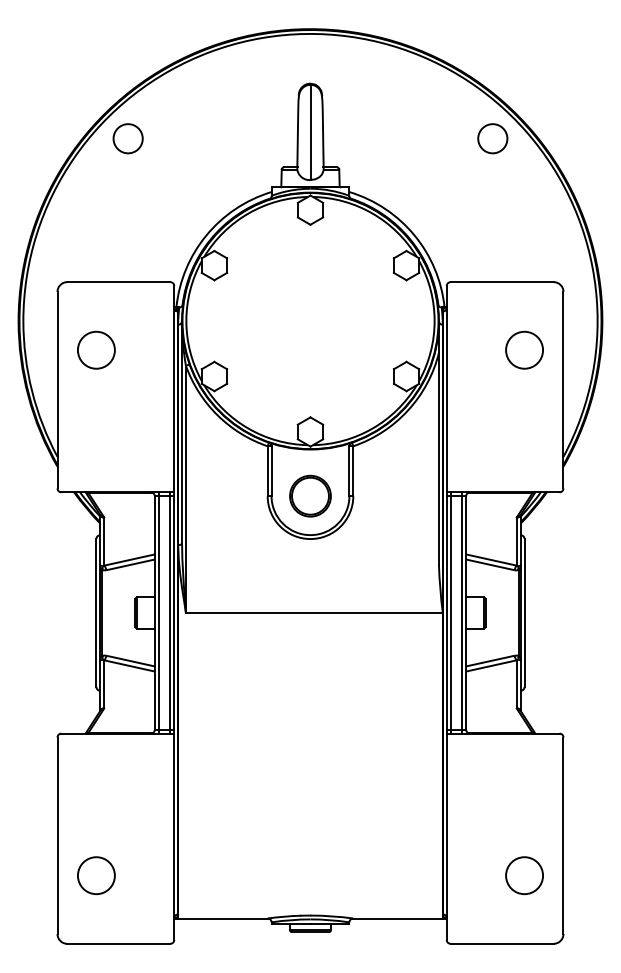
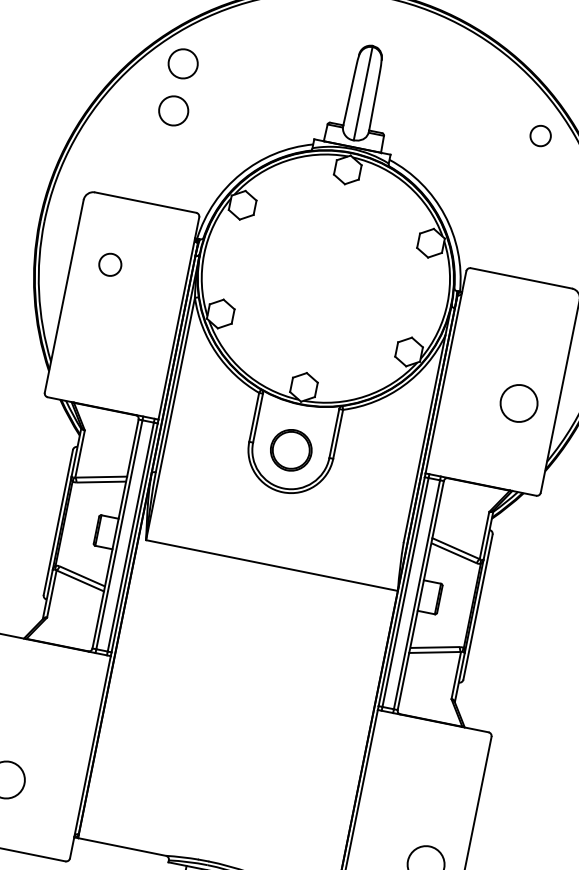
circle: (492, 138) -> (540, 135), size x0.7
circle: (127, 186) -> (173, 110), added
circle: (96, 349) -> (110, 264), size x0.6
circle: (524, 349) -> (519, 402), moved

